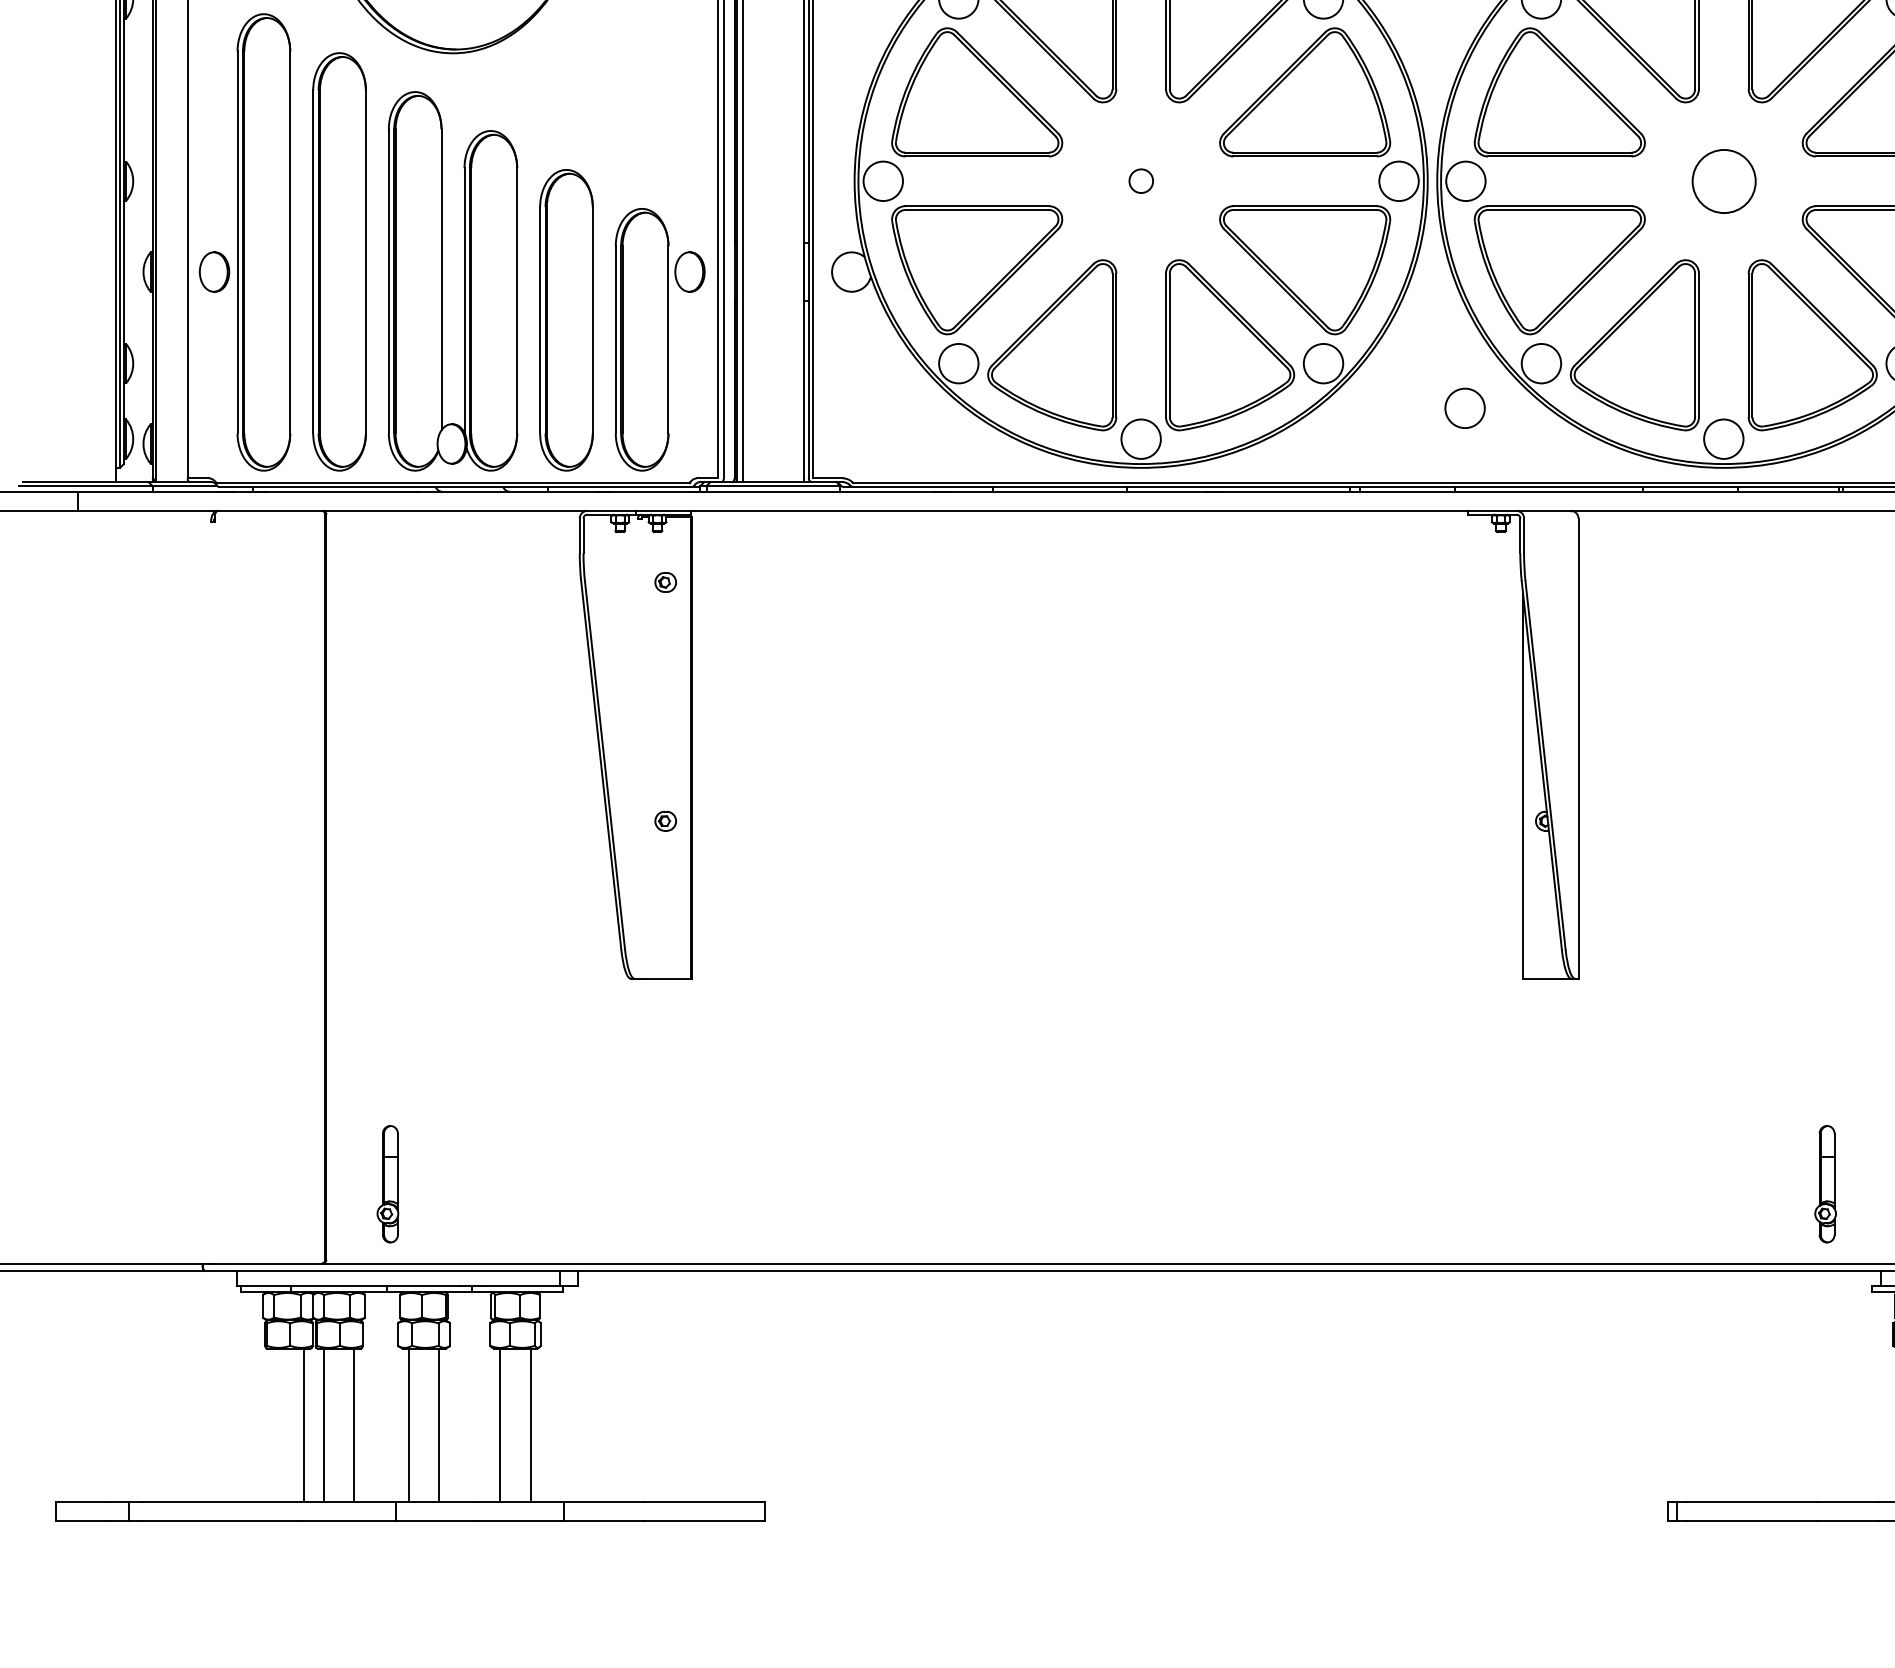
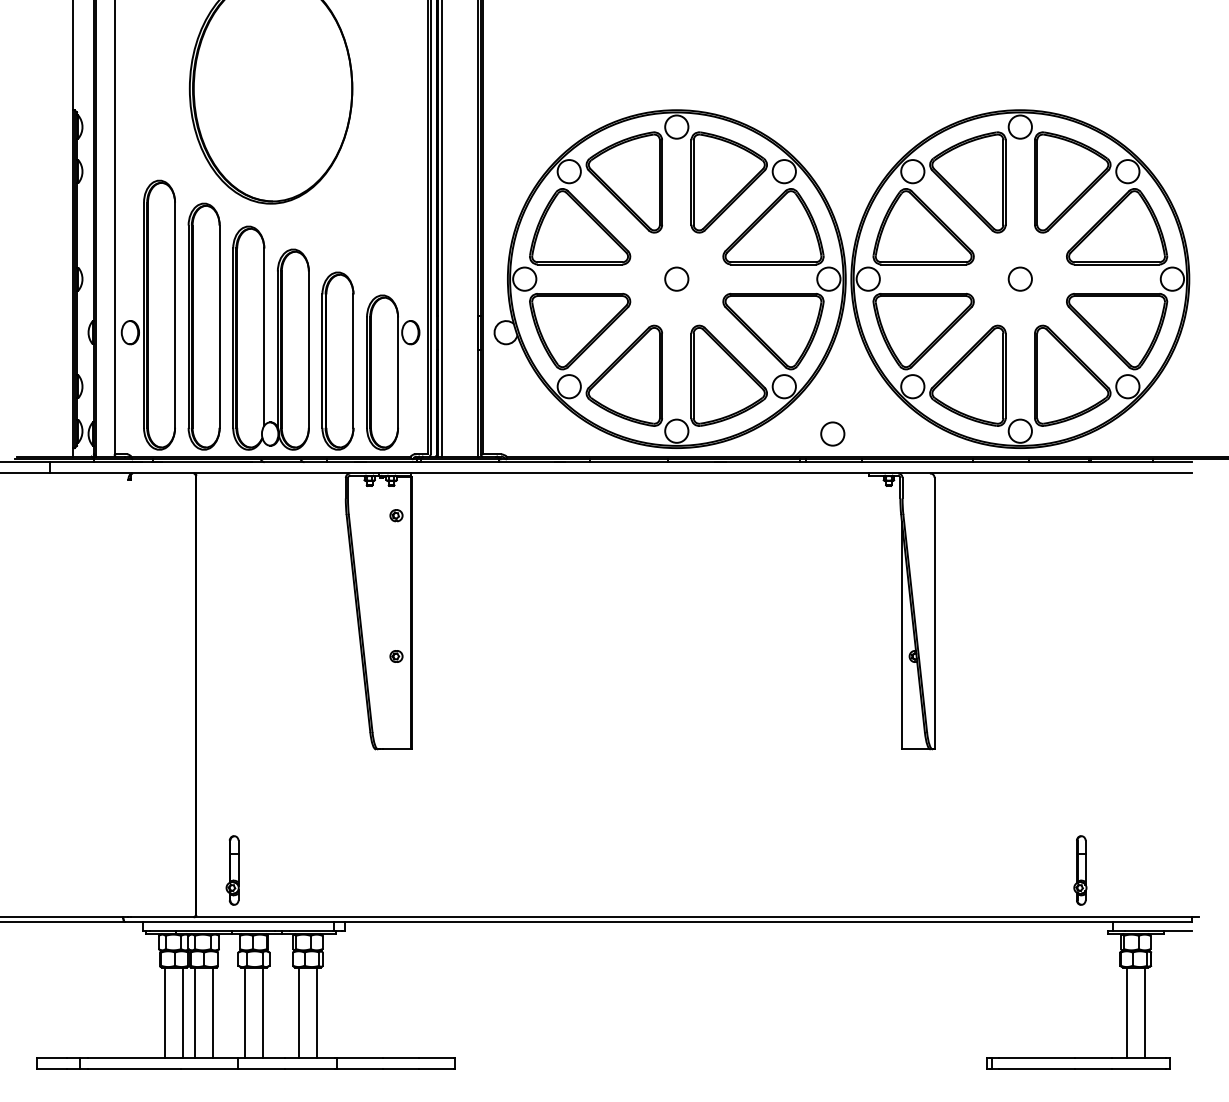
circle: (1140, 180) -> (676, 278), size x1.67
circle: (1722, 180) -> (1019, 278), size x0.62
circle: (1464, 407) -> (832, 433), moved
line: (273, 1425) -> (165, 1012), added

